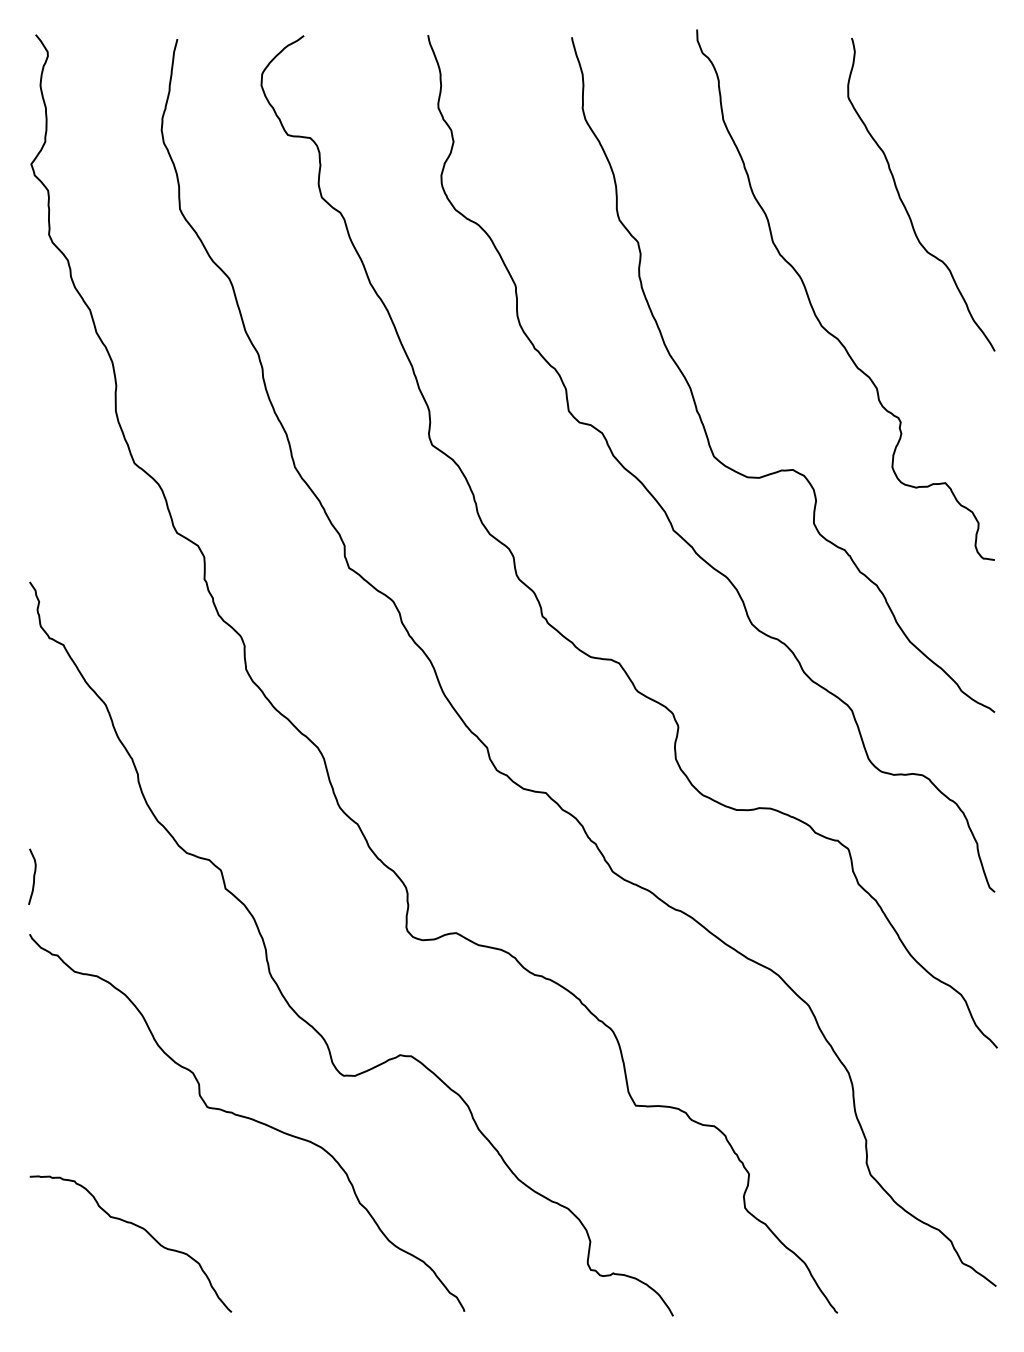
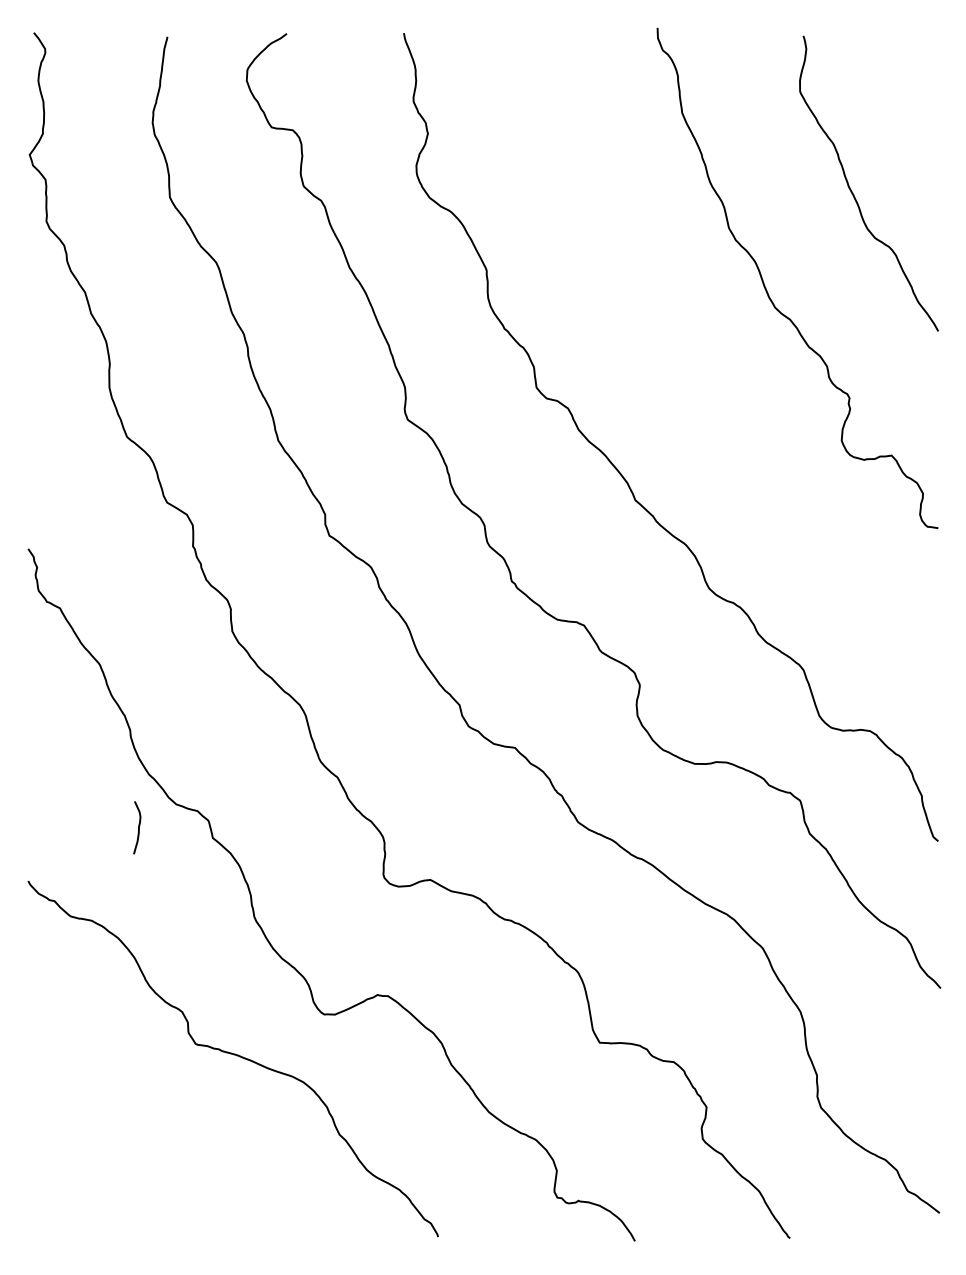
curve: (694, 397) -> (655, 374), removed
curve: (33, 876) -> (138, 827), moved
curve: (138, 1227) -> (130, 1157), removed

